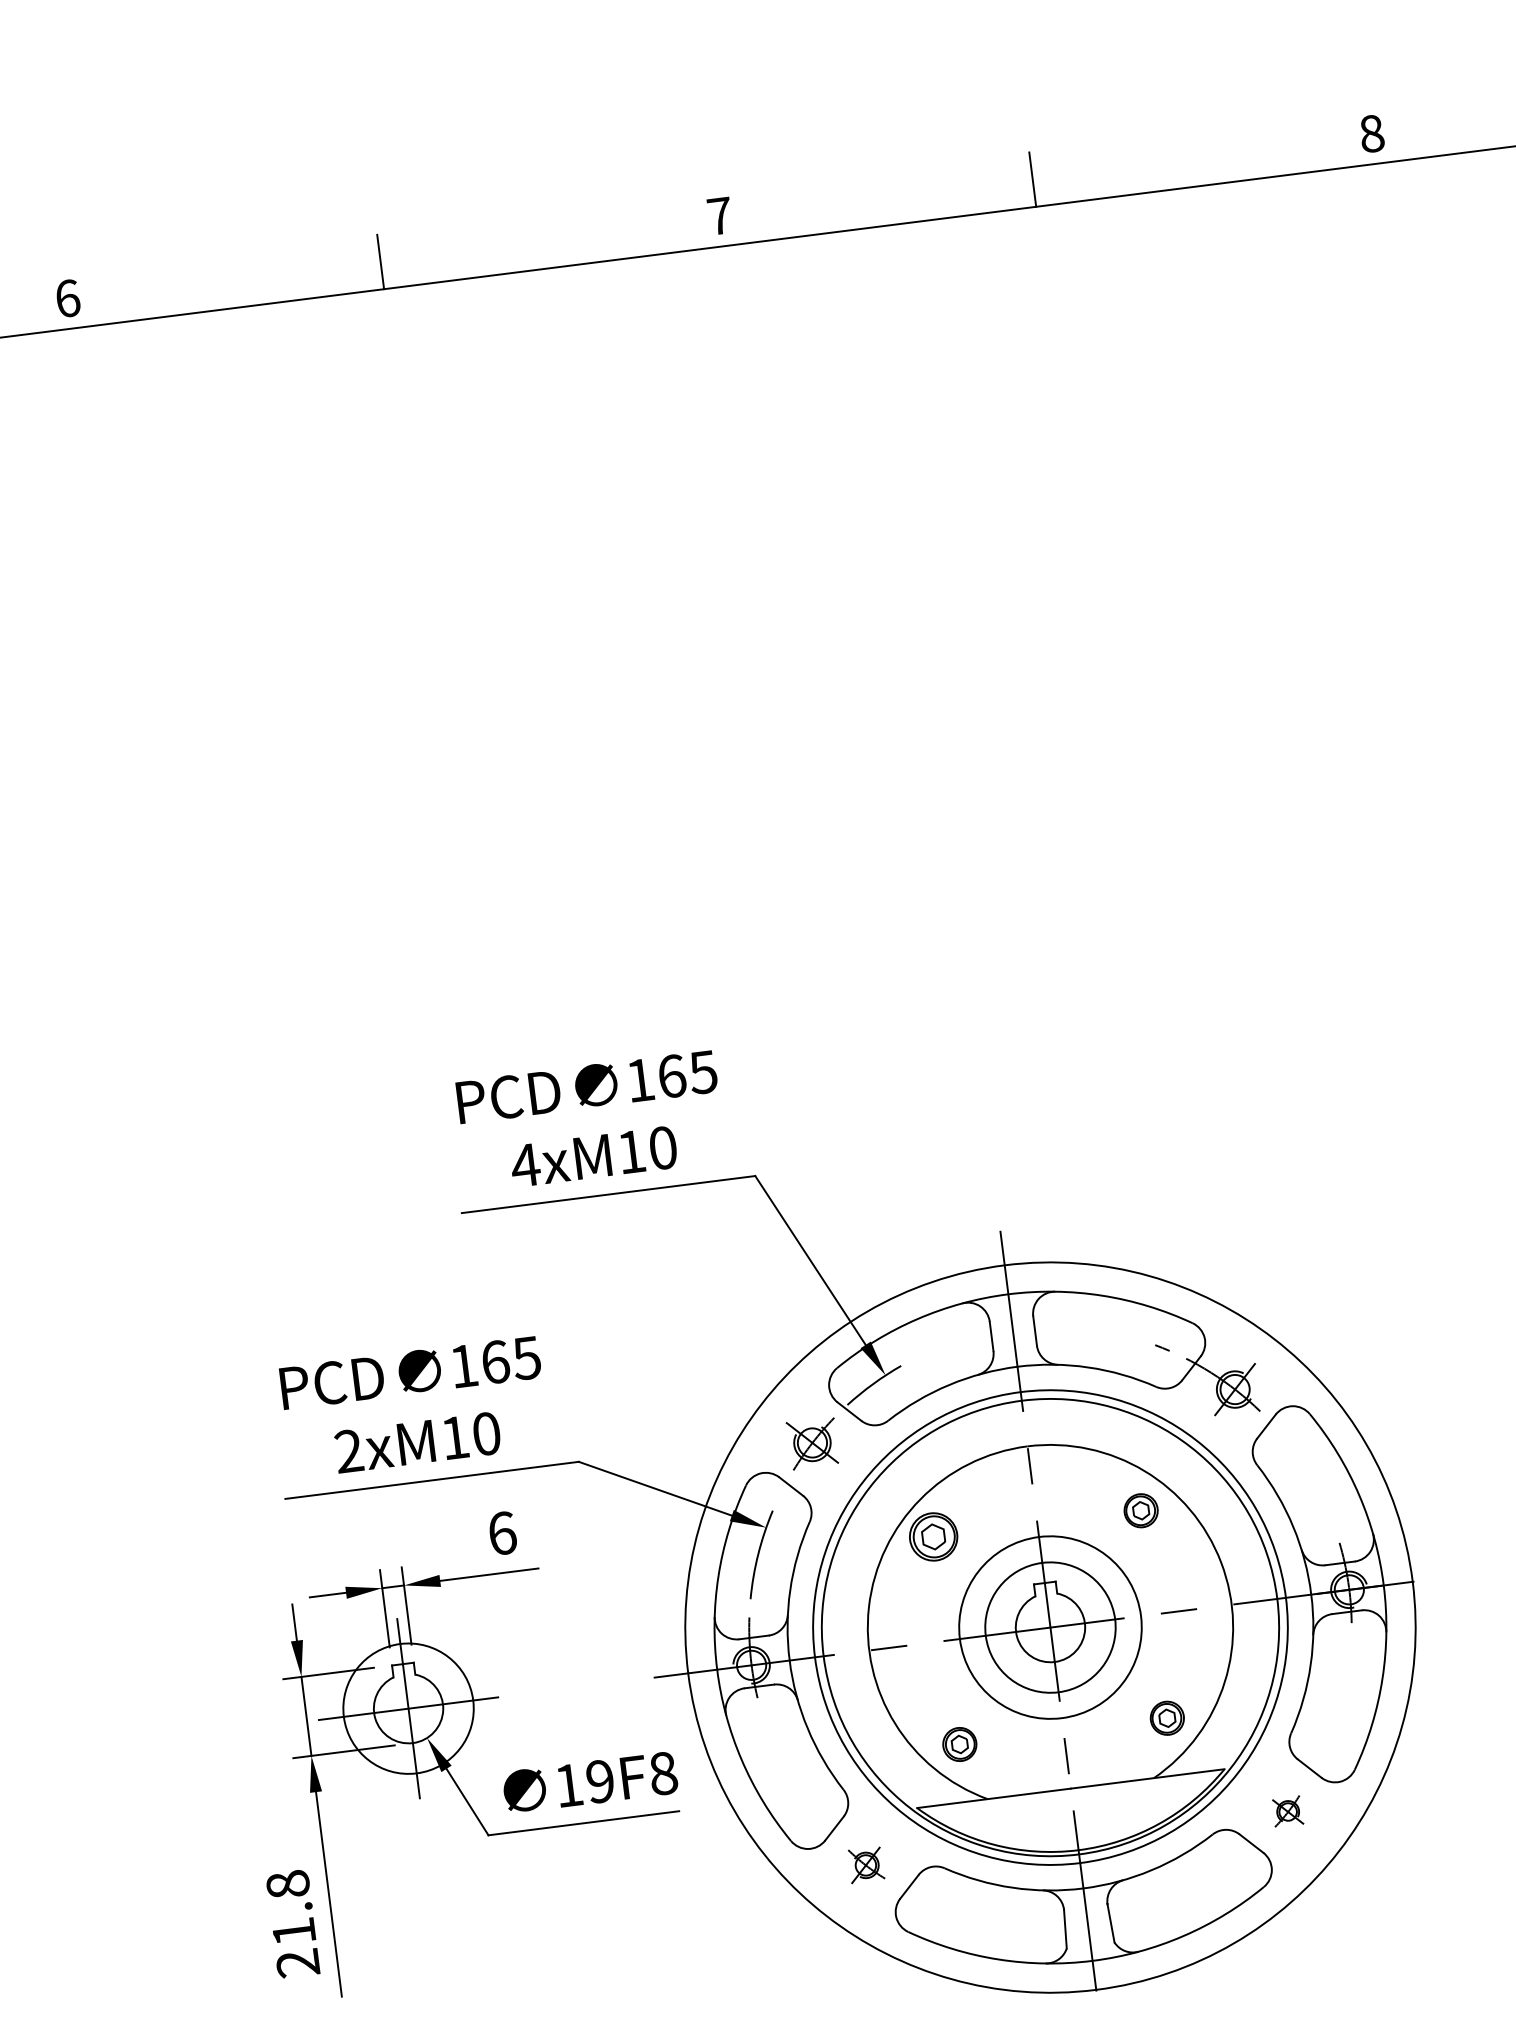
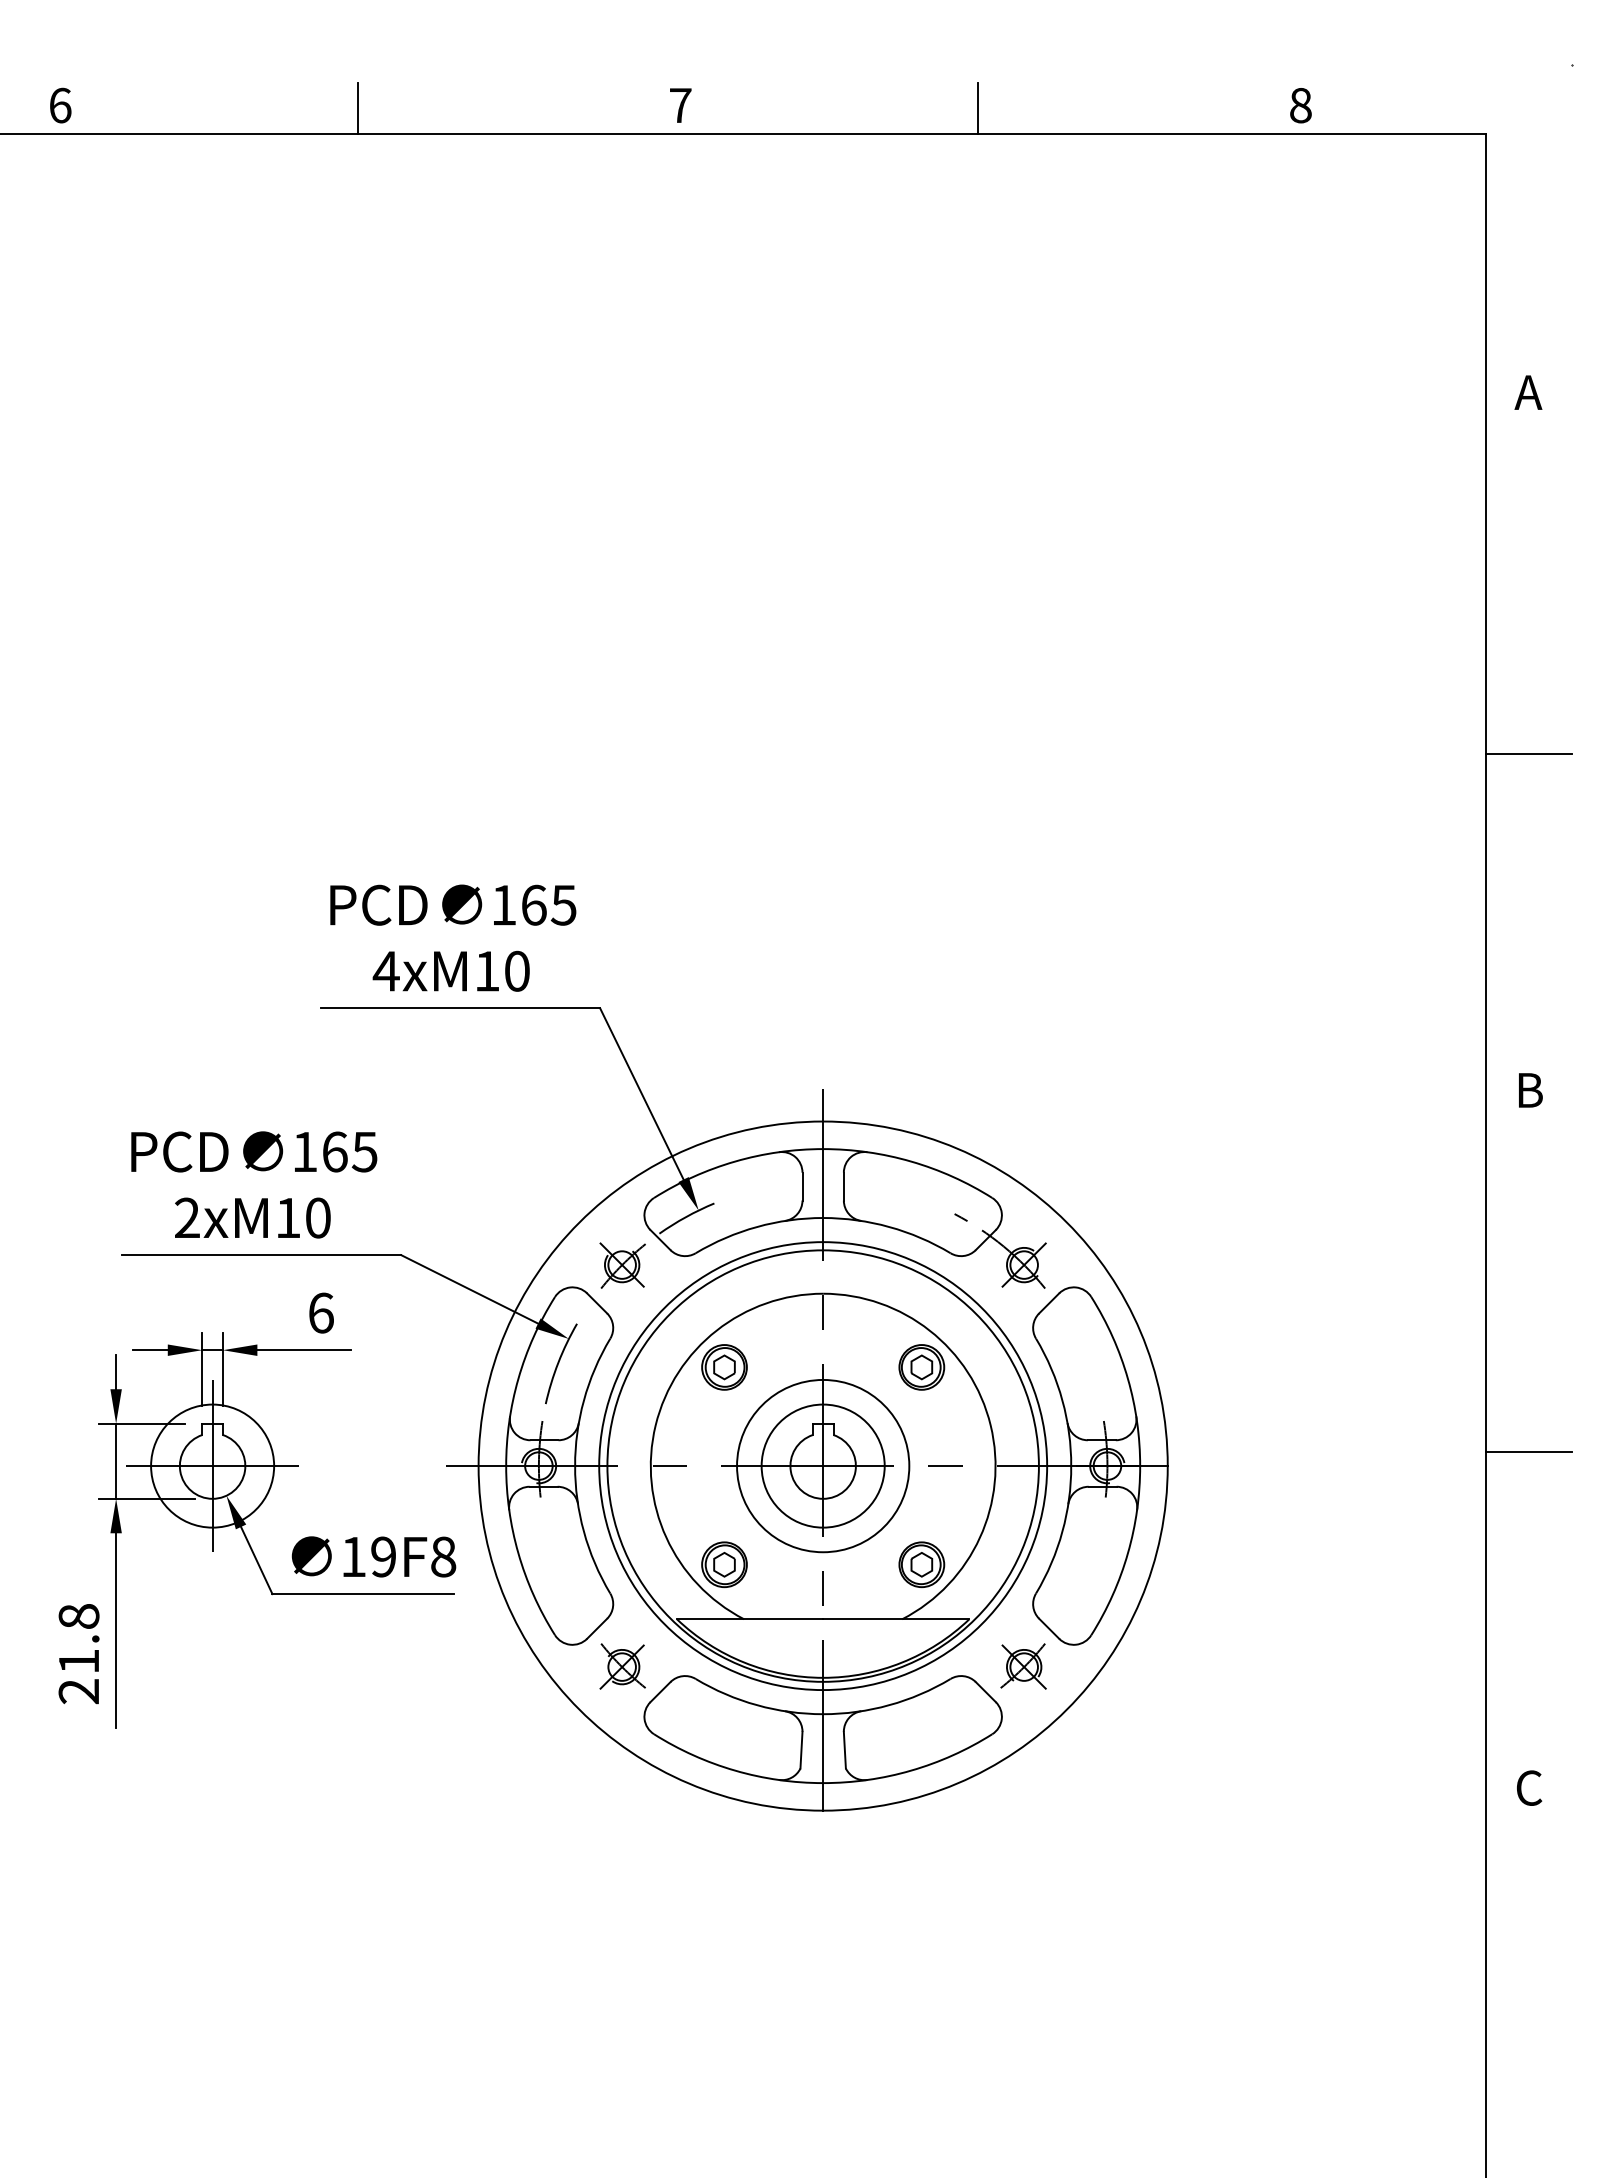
part: (1140, 1510) -> (921, 1367), size x1.43
part: (1166, 1717) -> (921, 1564), size x1.43
part: (959, 1744) -> (724, 1564), size x1.43
part: (1287, 1811) -> (1023, 1666), size x1.67
part: (866, 1864) -> (622, 1666), size x1.43

